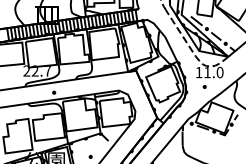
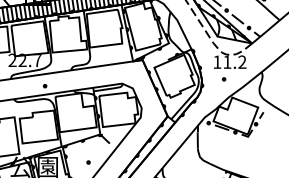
text: (219, 72) -> (241, 62), 11.0 -> 11.2

